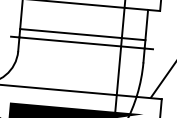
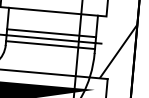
line: (81, 51) -> (50, 45), added

